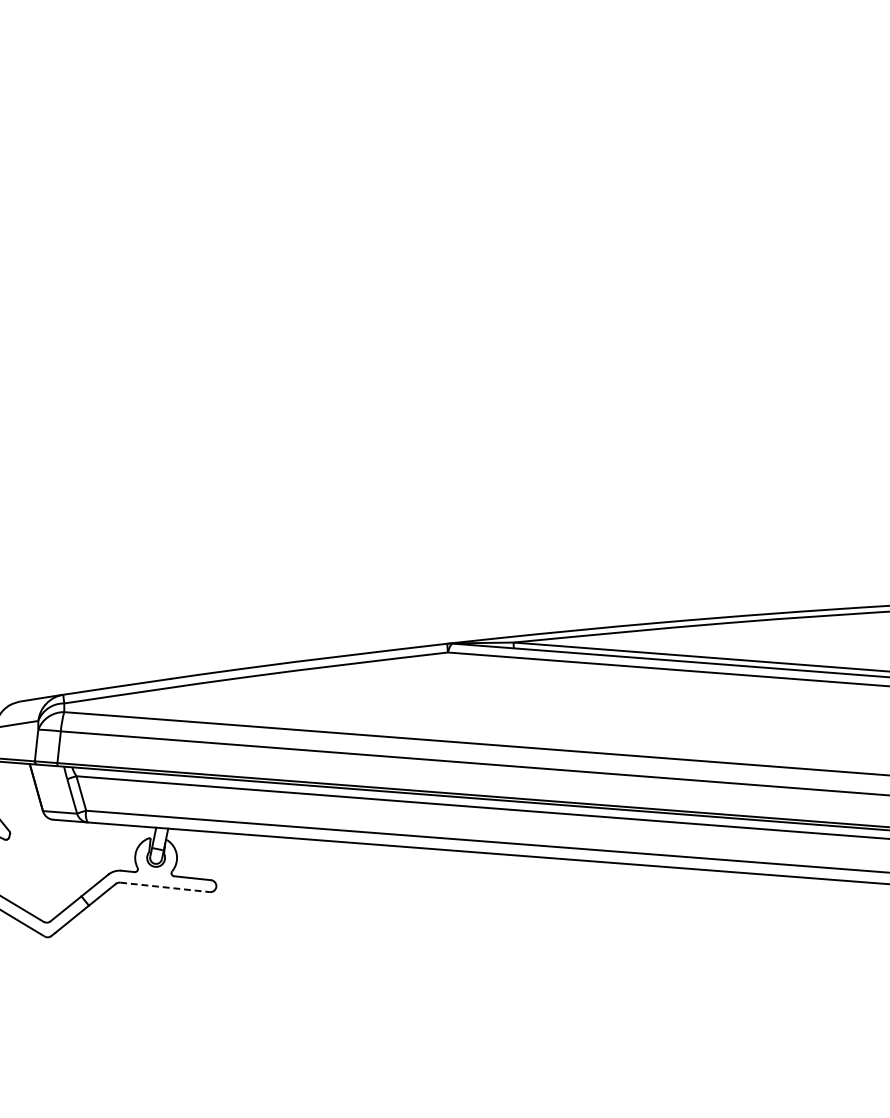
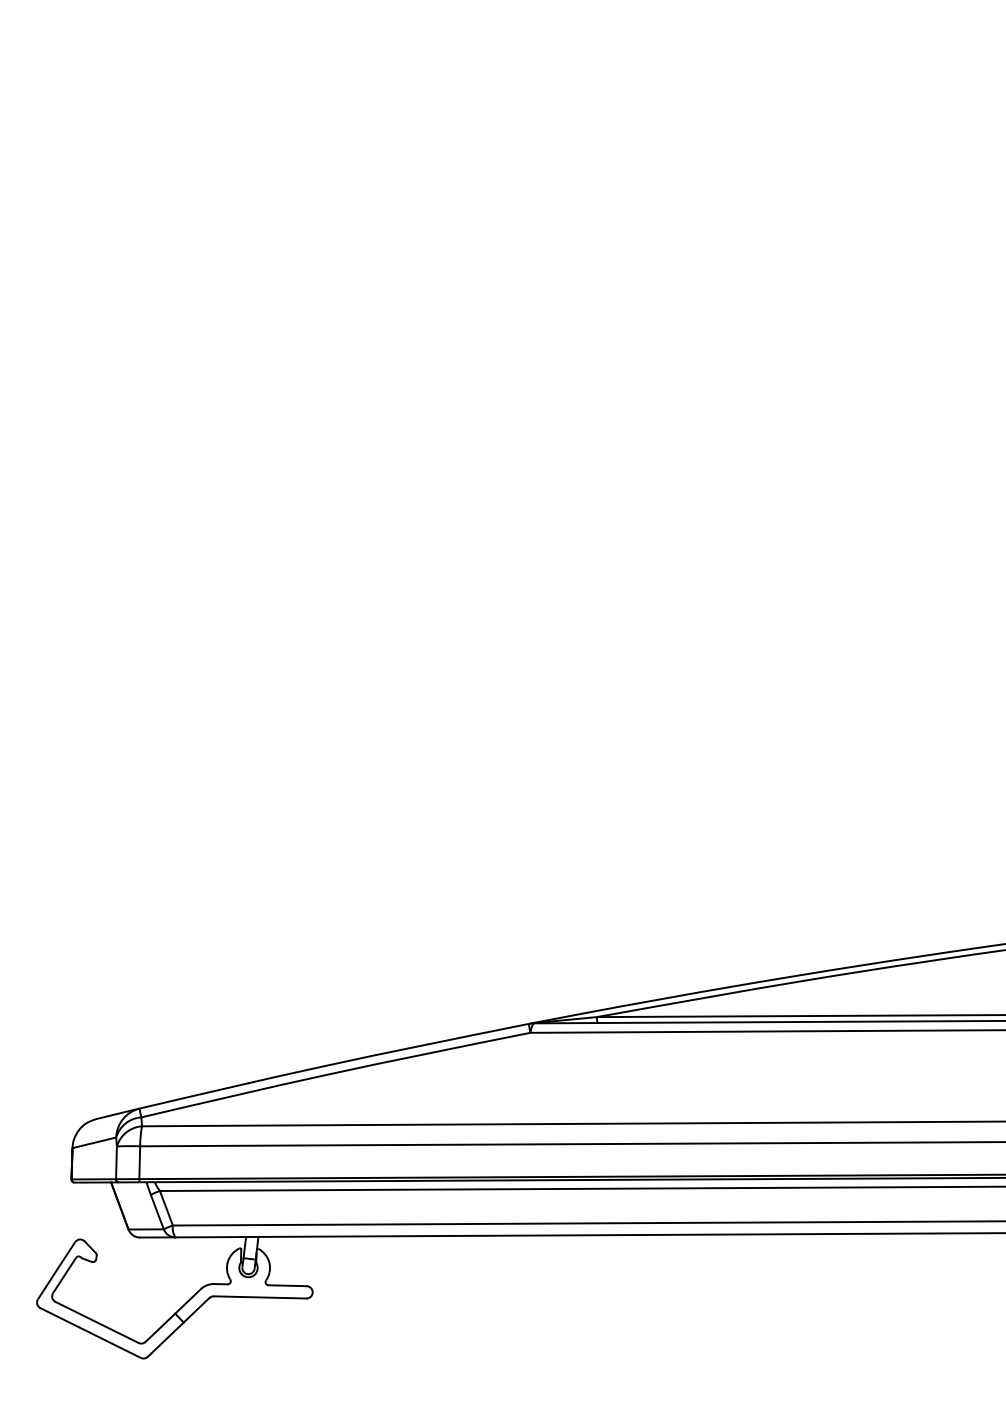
line: (165, 887) -> (260, 1297), dashed -> solid

